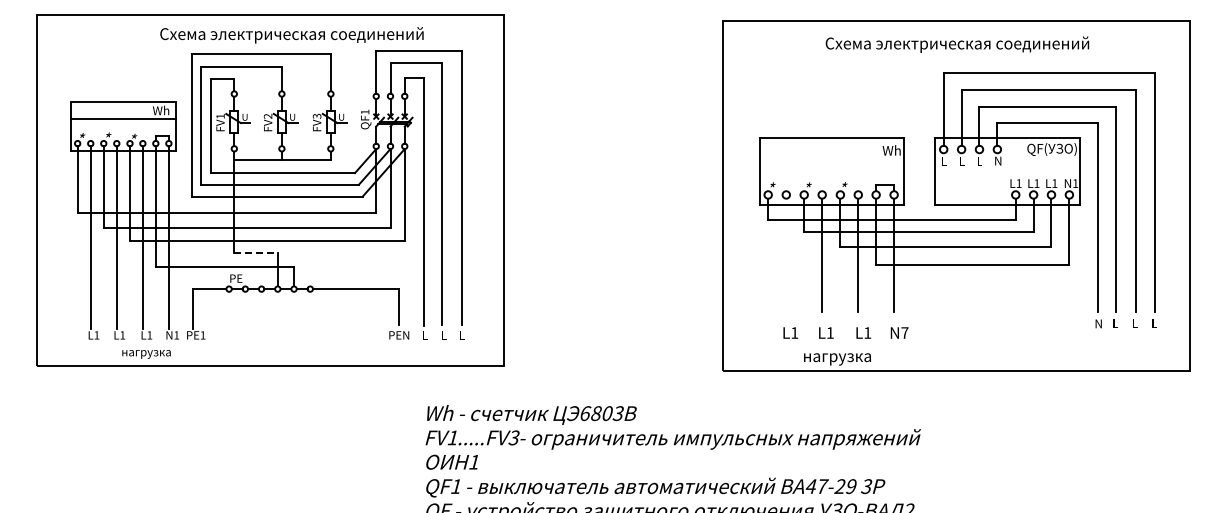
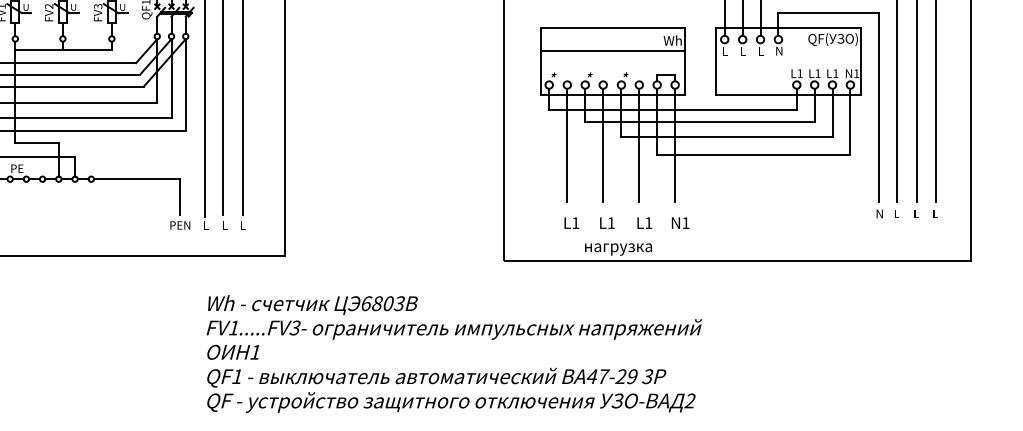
line: (831, 161) -> (612, 51), added
line: (256, 252) -> (37, 142), dashed -> solid
line: (786, 255) -> (567, 145), added
text: (904, 332) -> (685, 222), N7 -> N1

